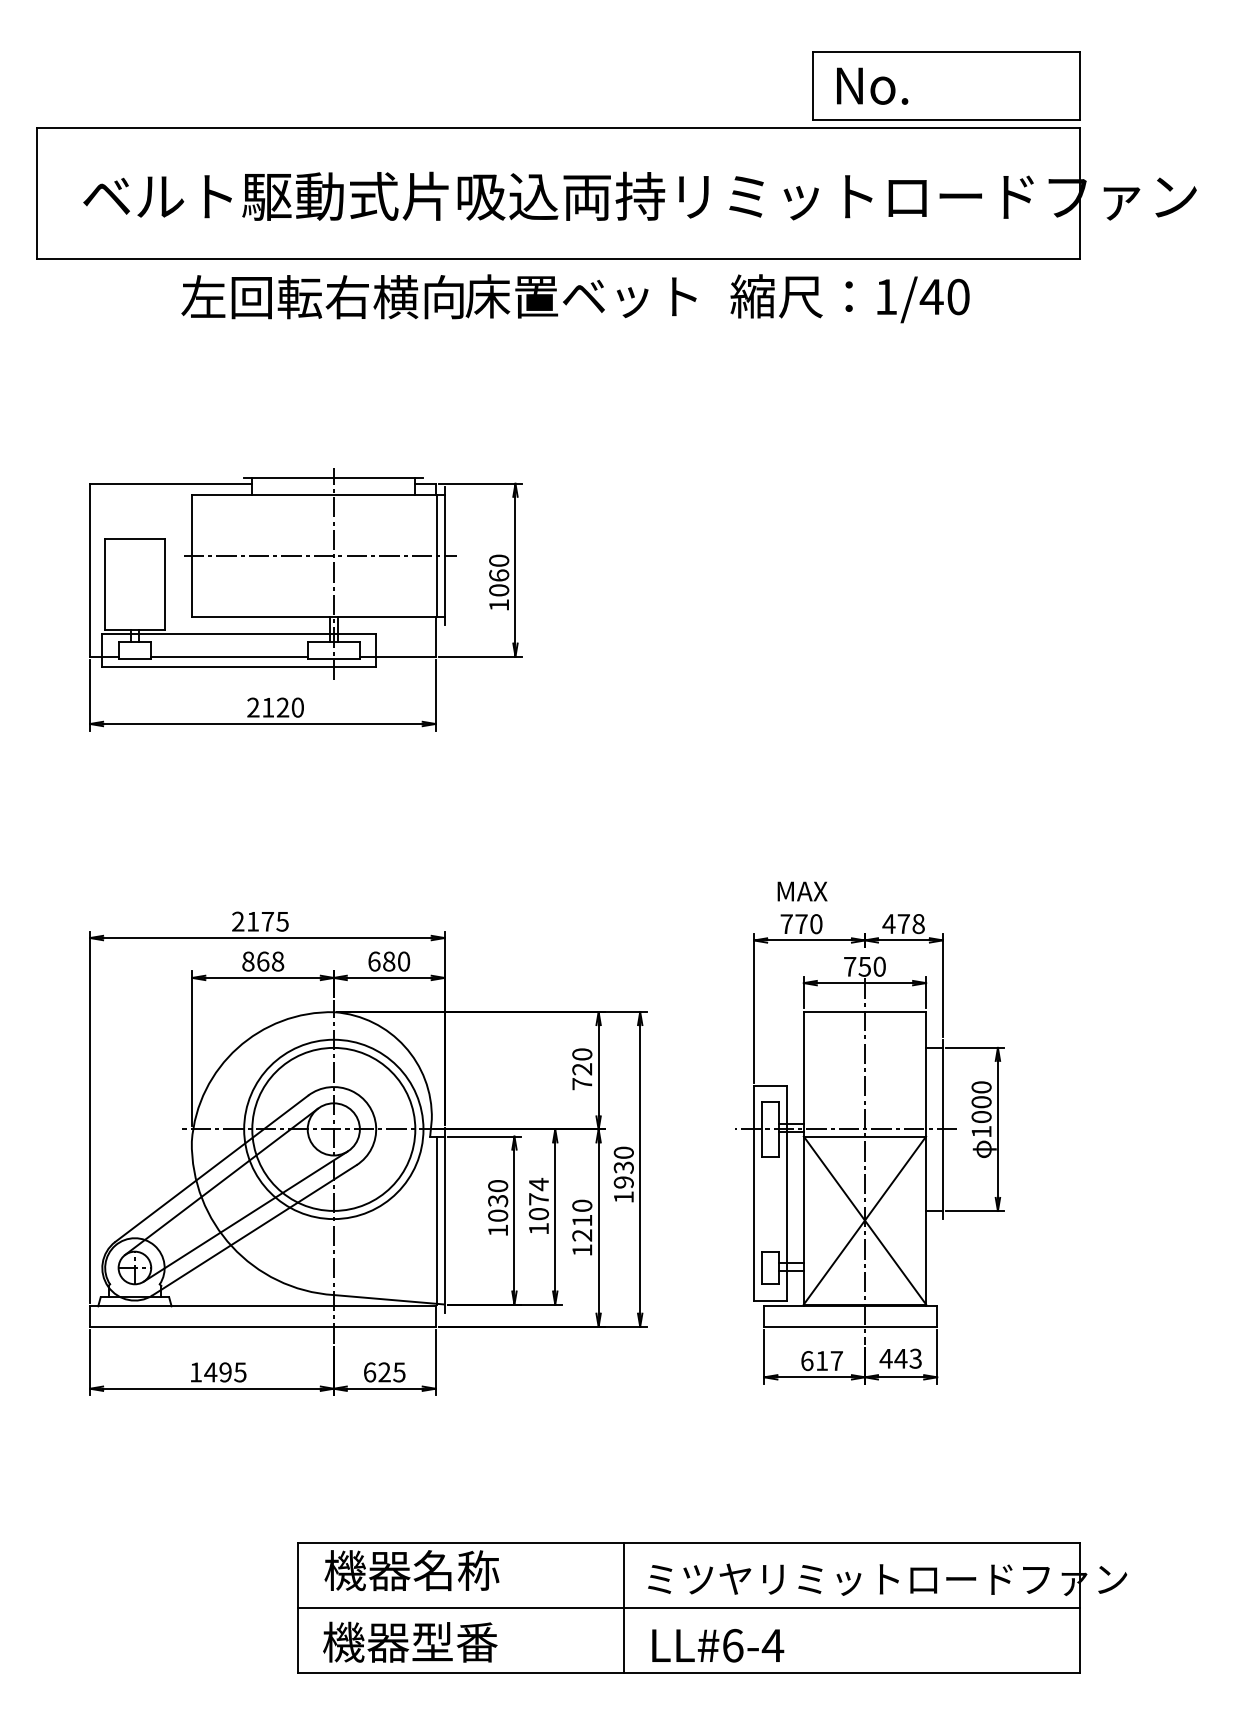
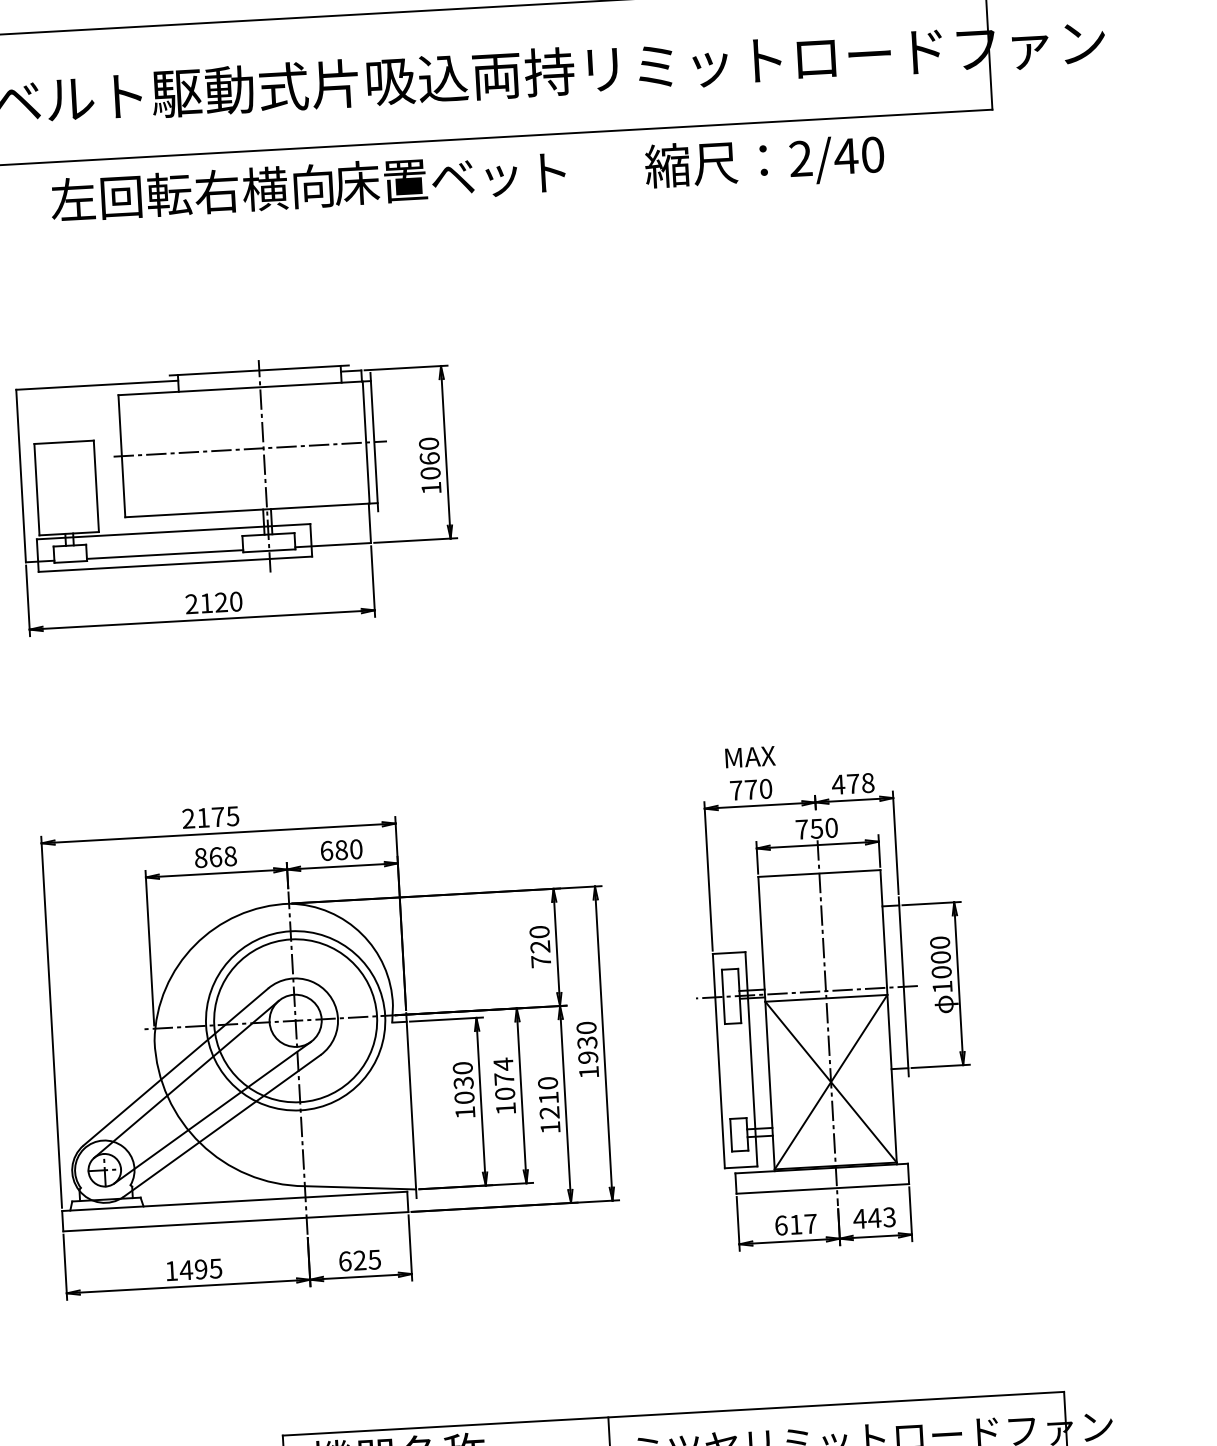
text: (438, 296) -> (307, 185), moved
text: (886, 296) -> (800, 158), 1/40 -> 2/40
line: (436, 1220) -> (403, 1106), removed

